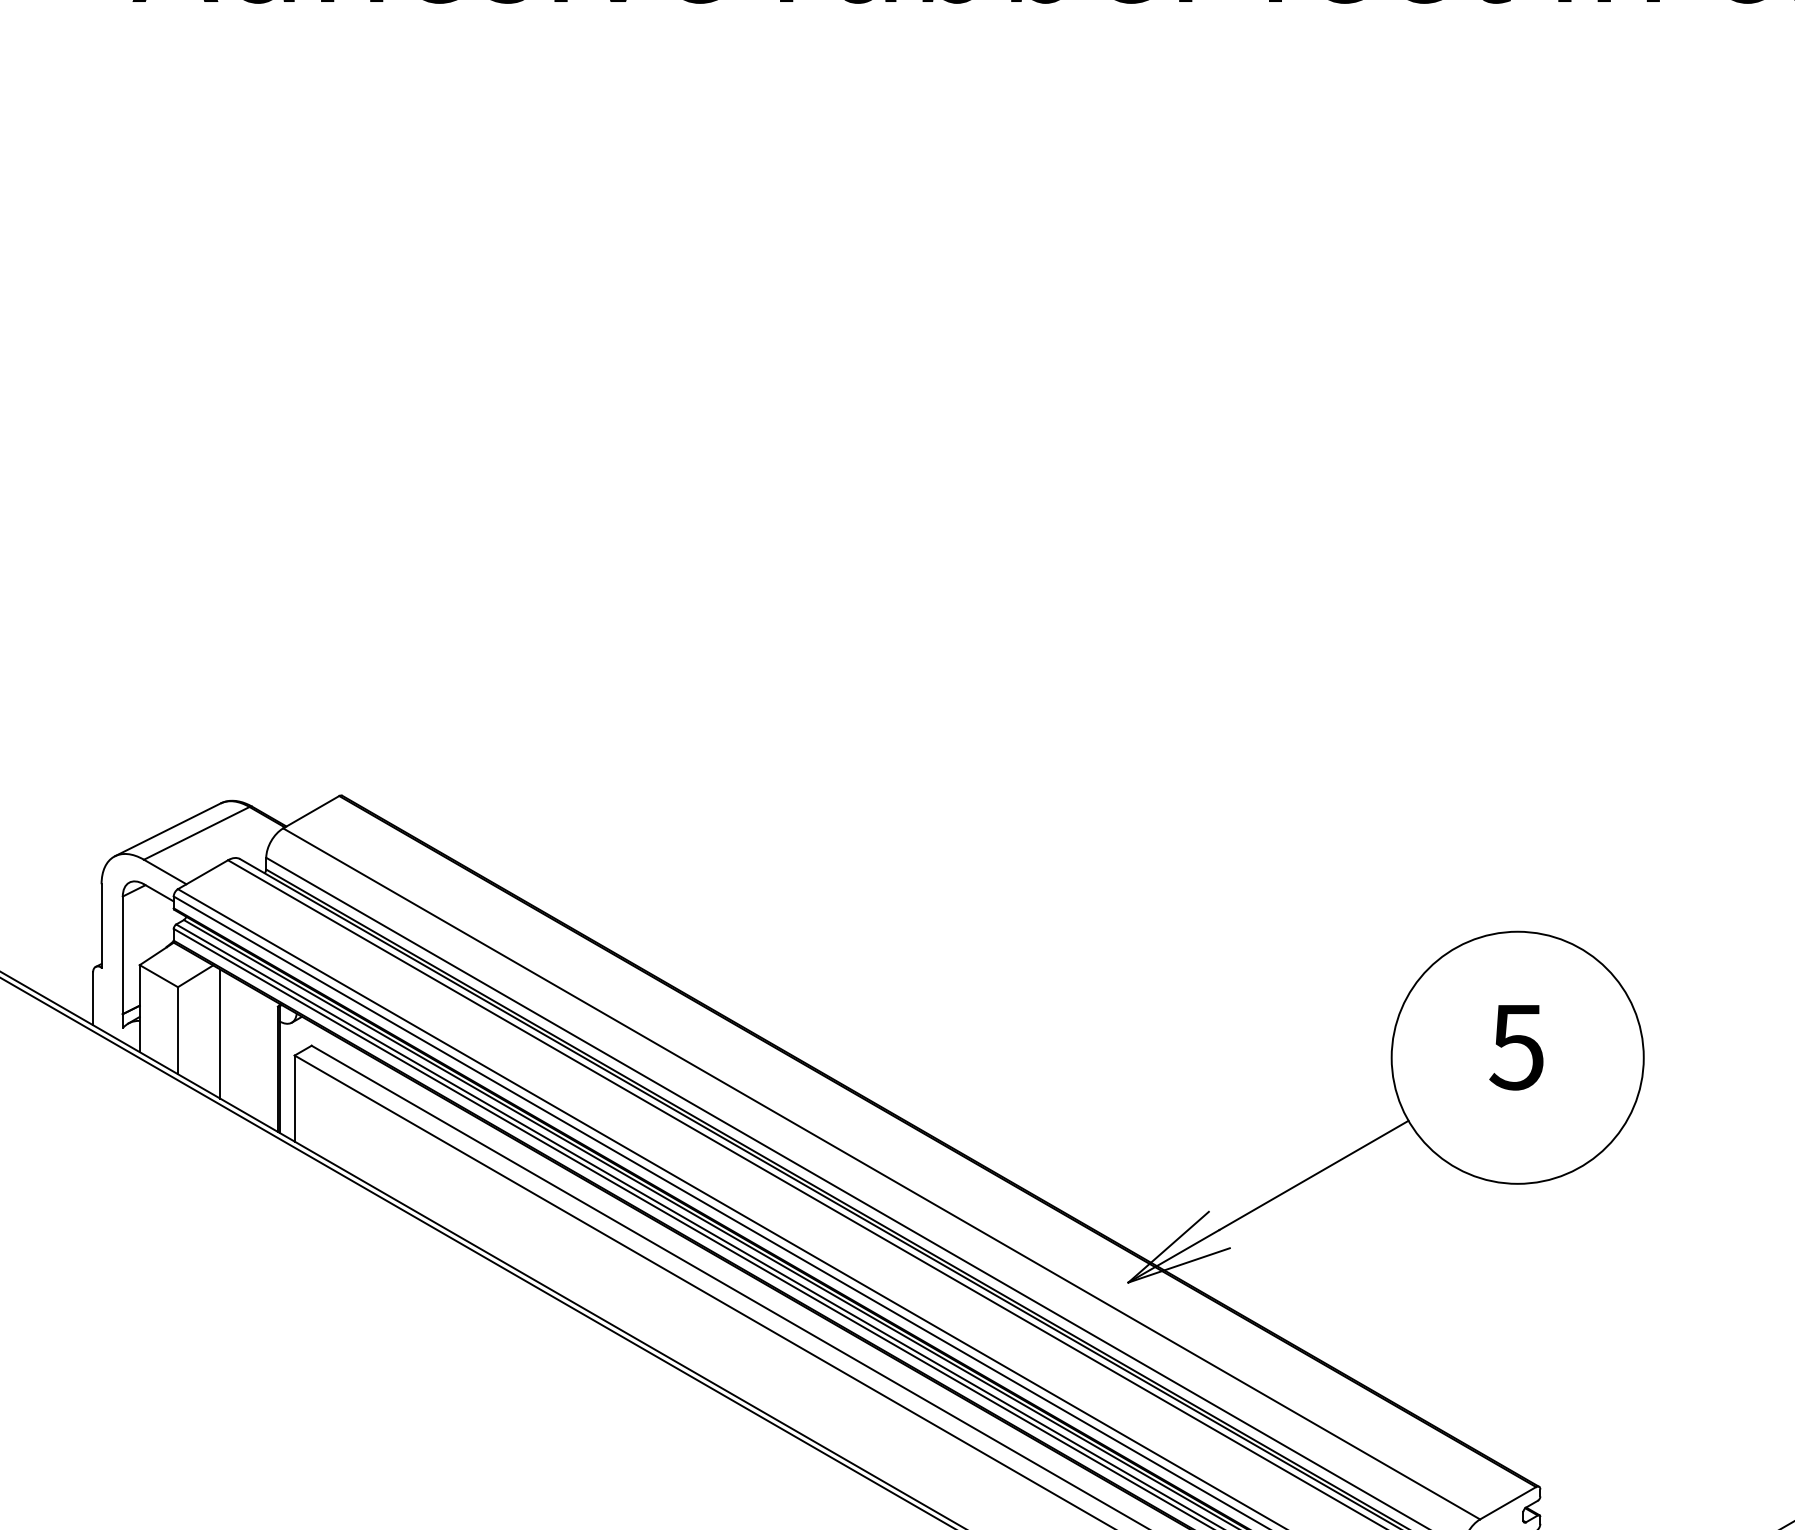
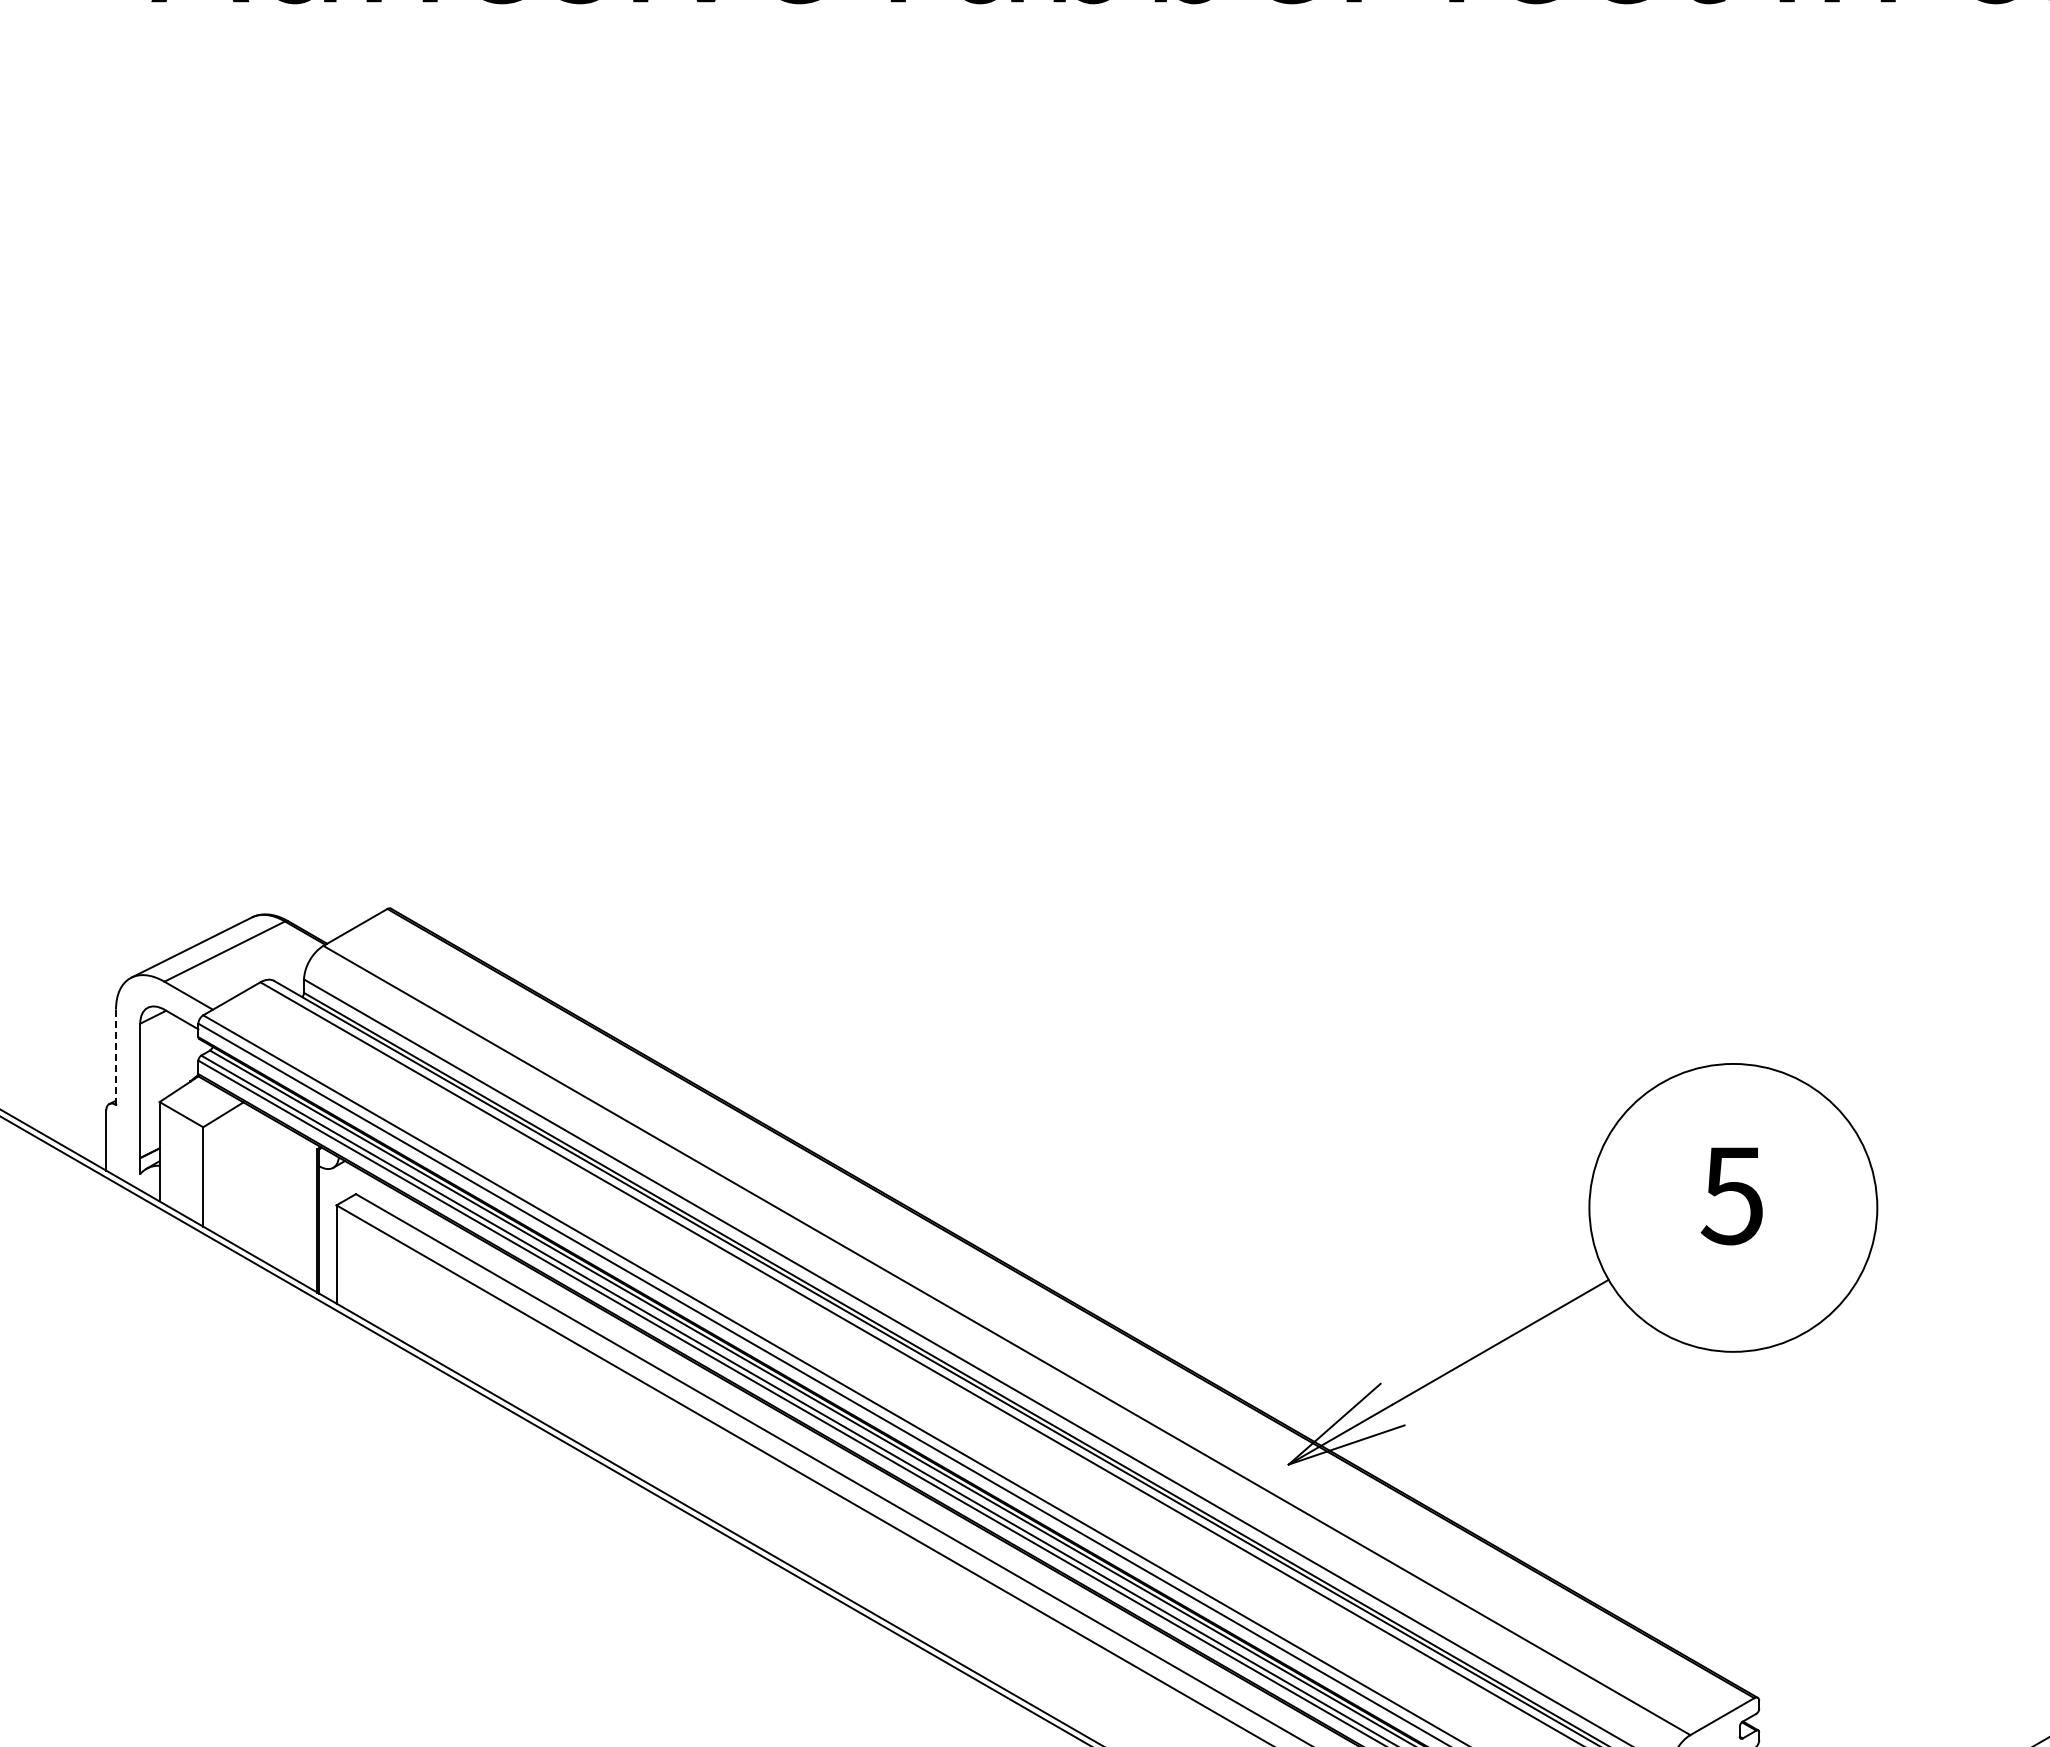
line: (102, 926) -> (116, 1057), solid -> dashed
line: (220, 1033) -> (251, 1180), removed

